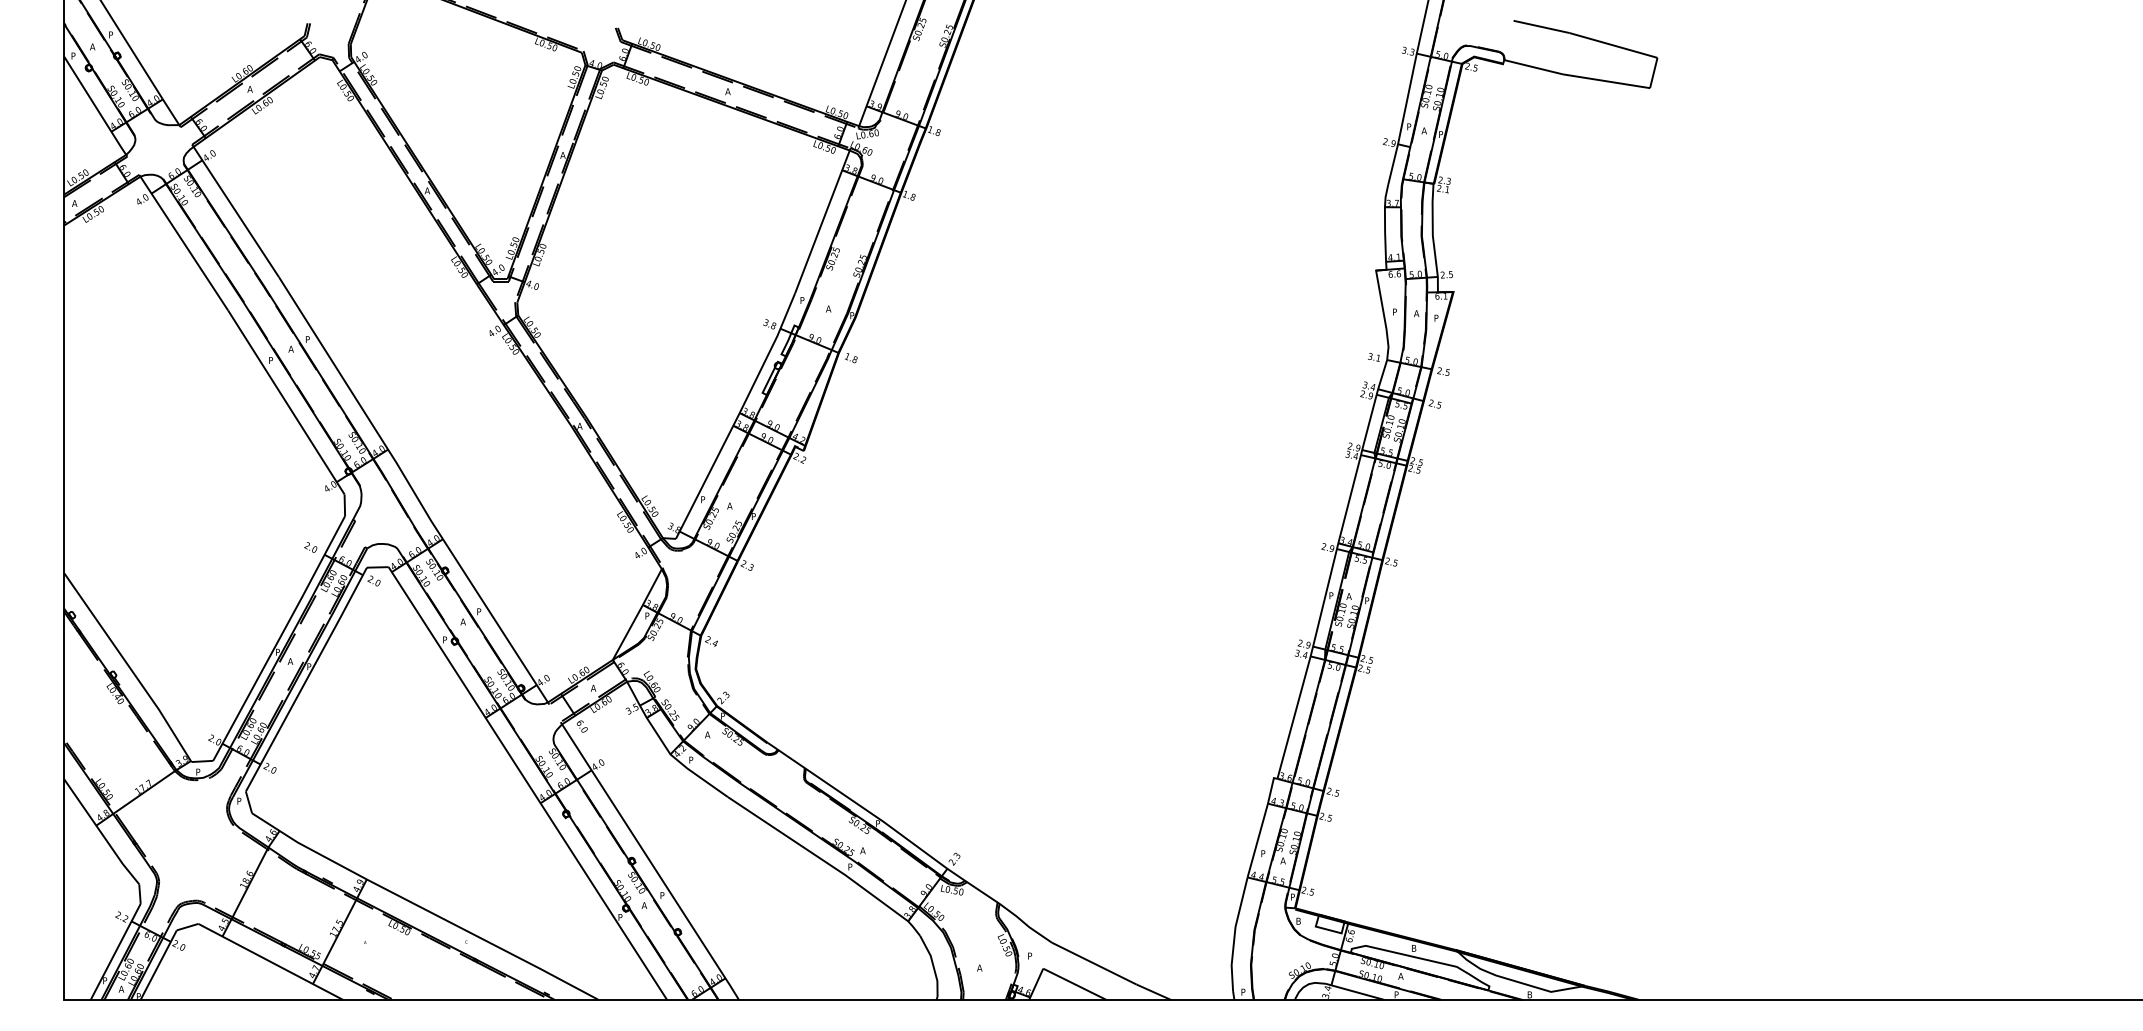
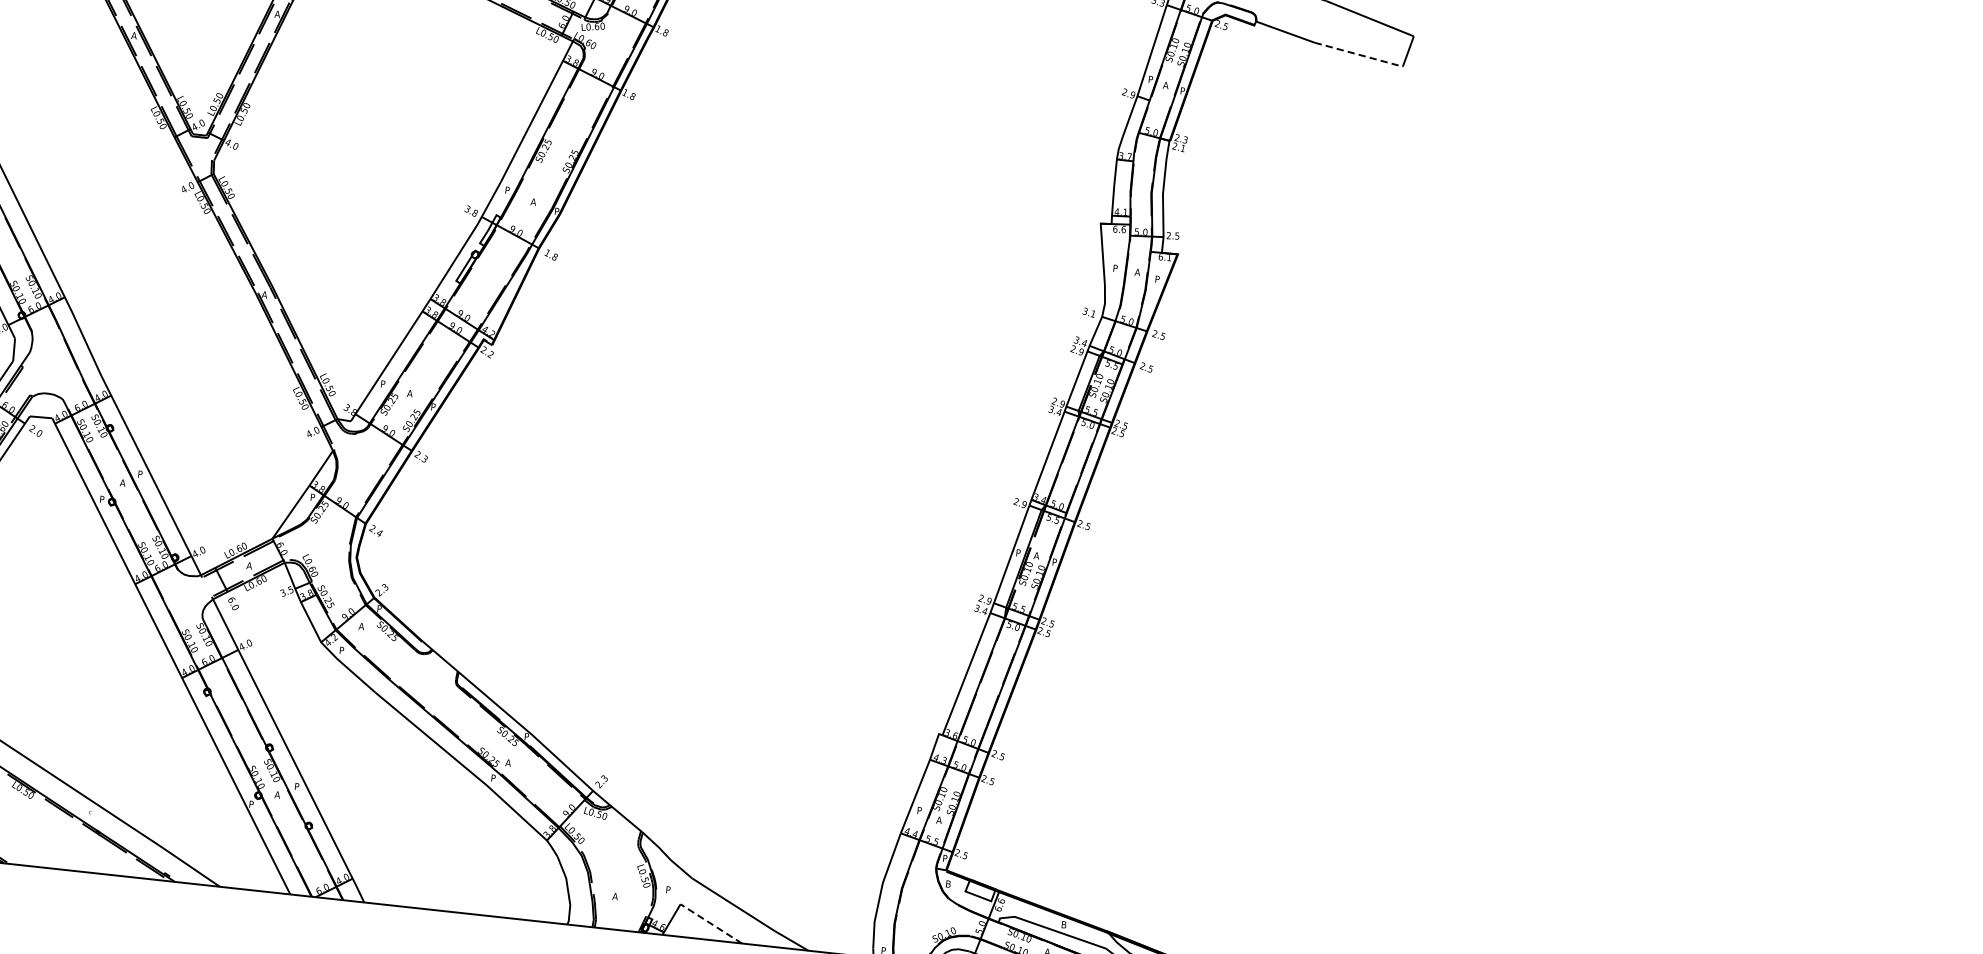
line: (1606, 81) -> (1358, 54), solid -> dashed
line: (1074, 984) -> (710, 924), solid -> dashed

